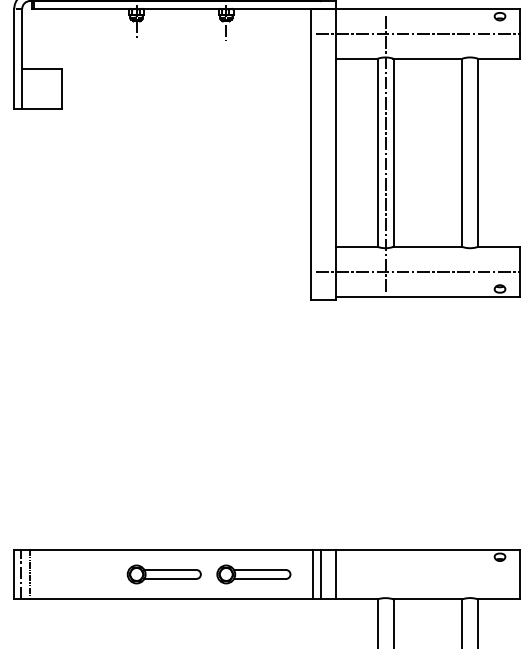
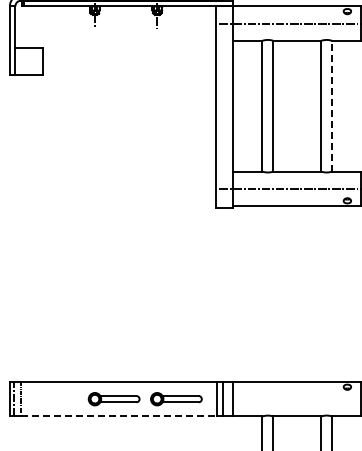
line: (384, 151) -> (267, 105), removed
line: (478, 151) -> (332, 105), solid -> dashed
line: (171, 599) -> (119, 416), solid -> dashed

